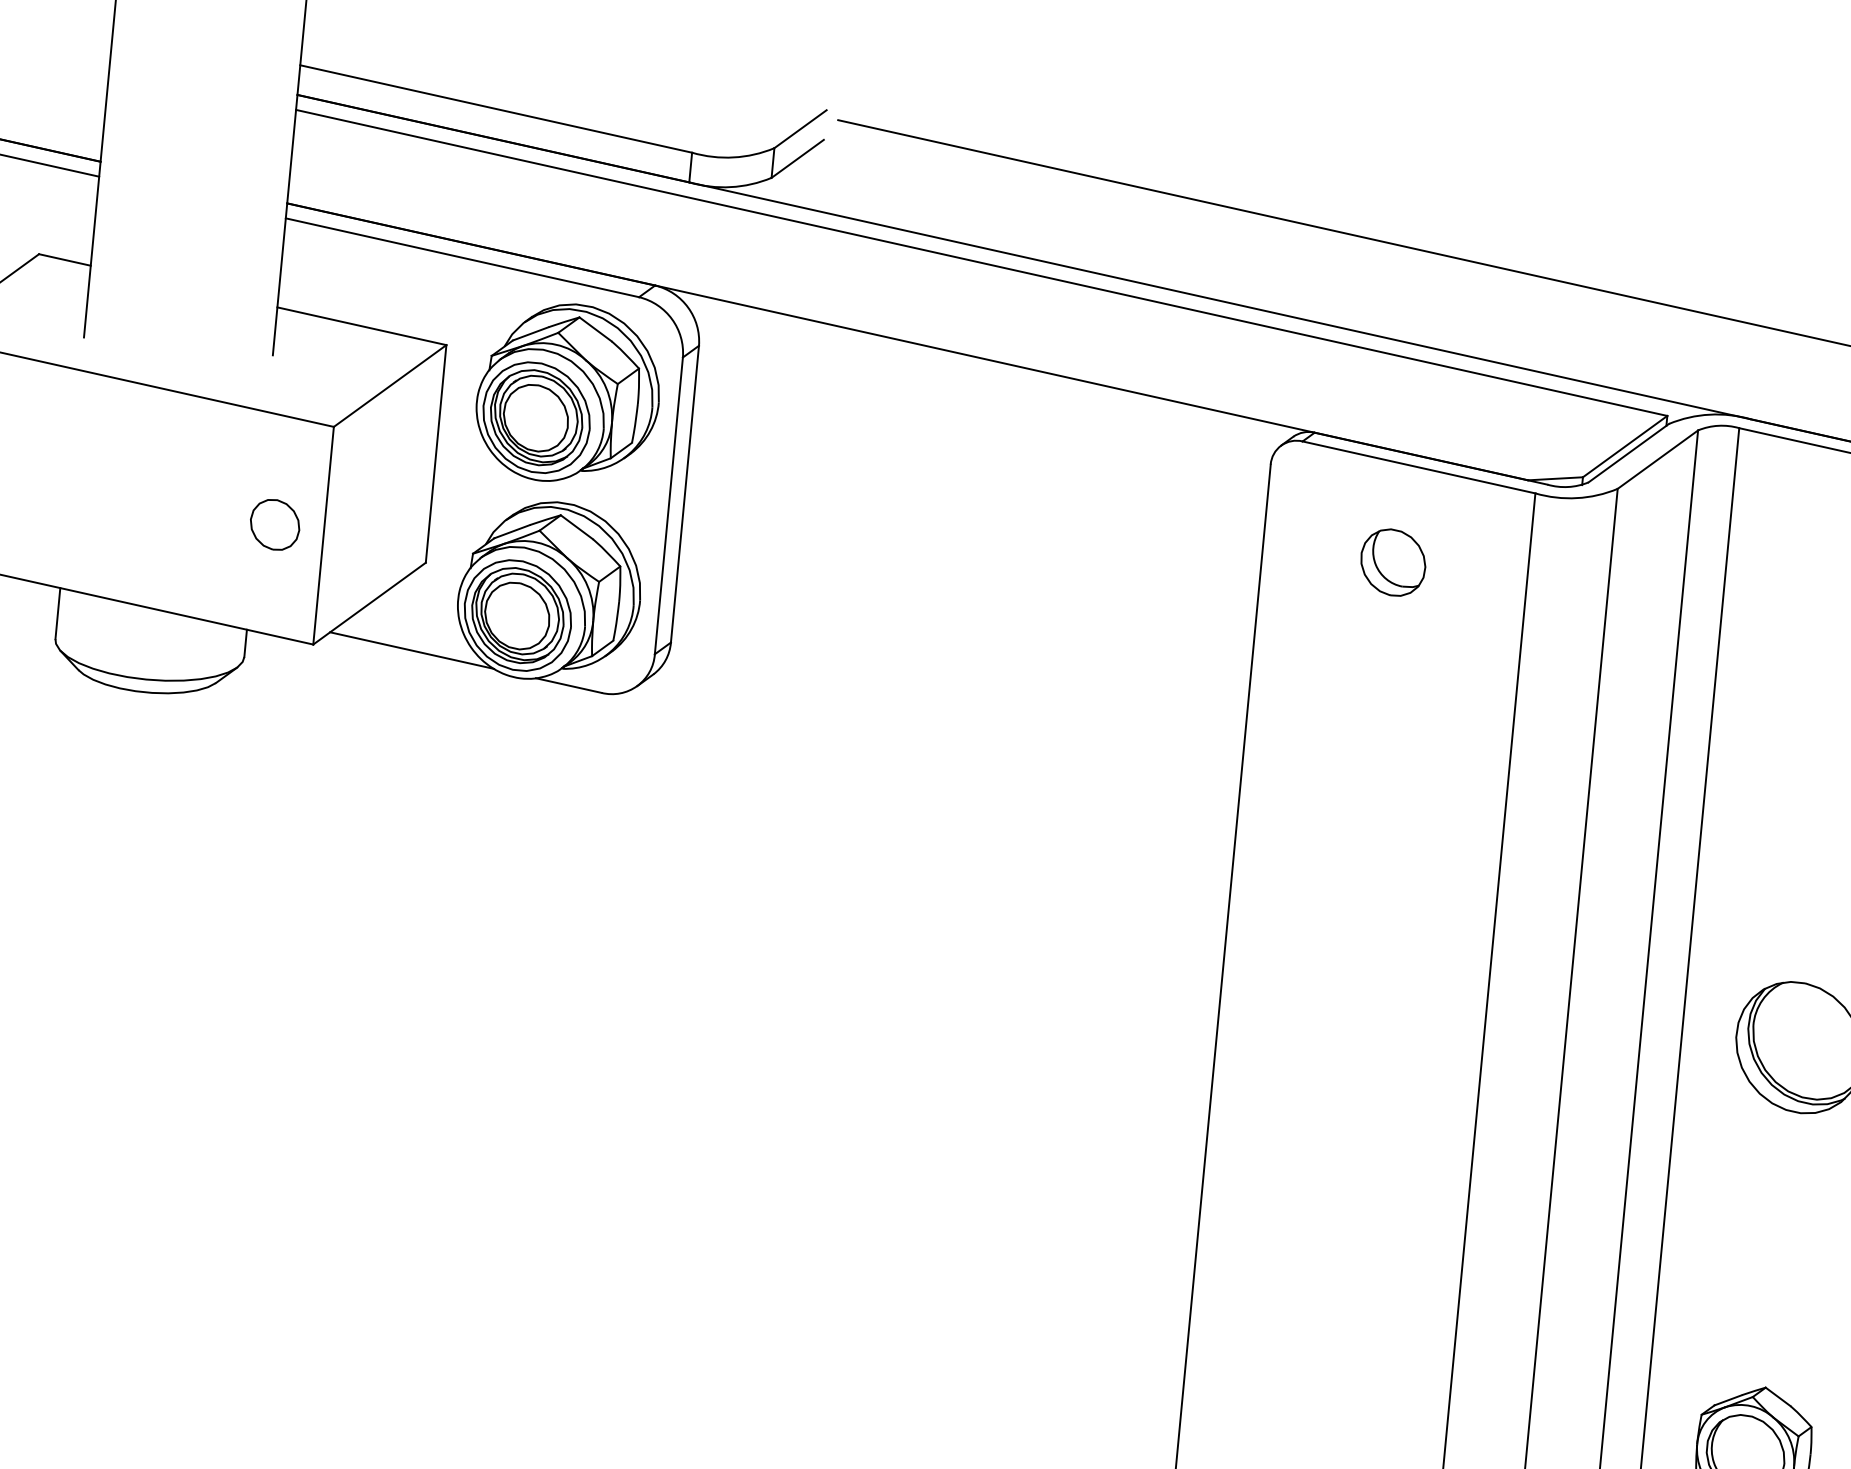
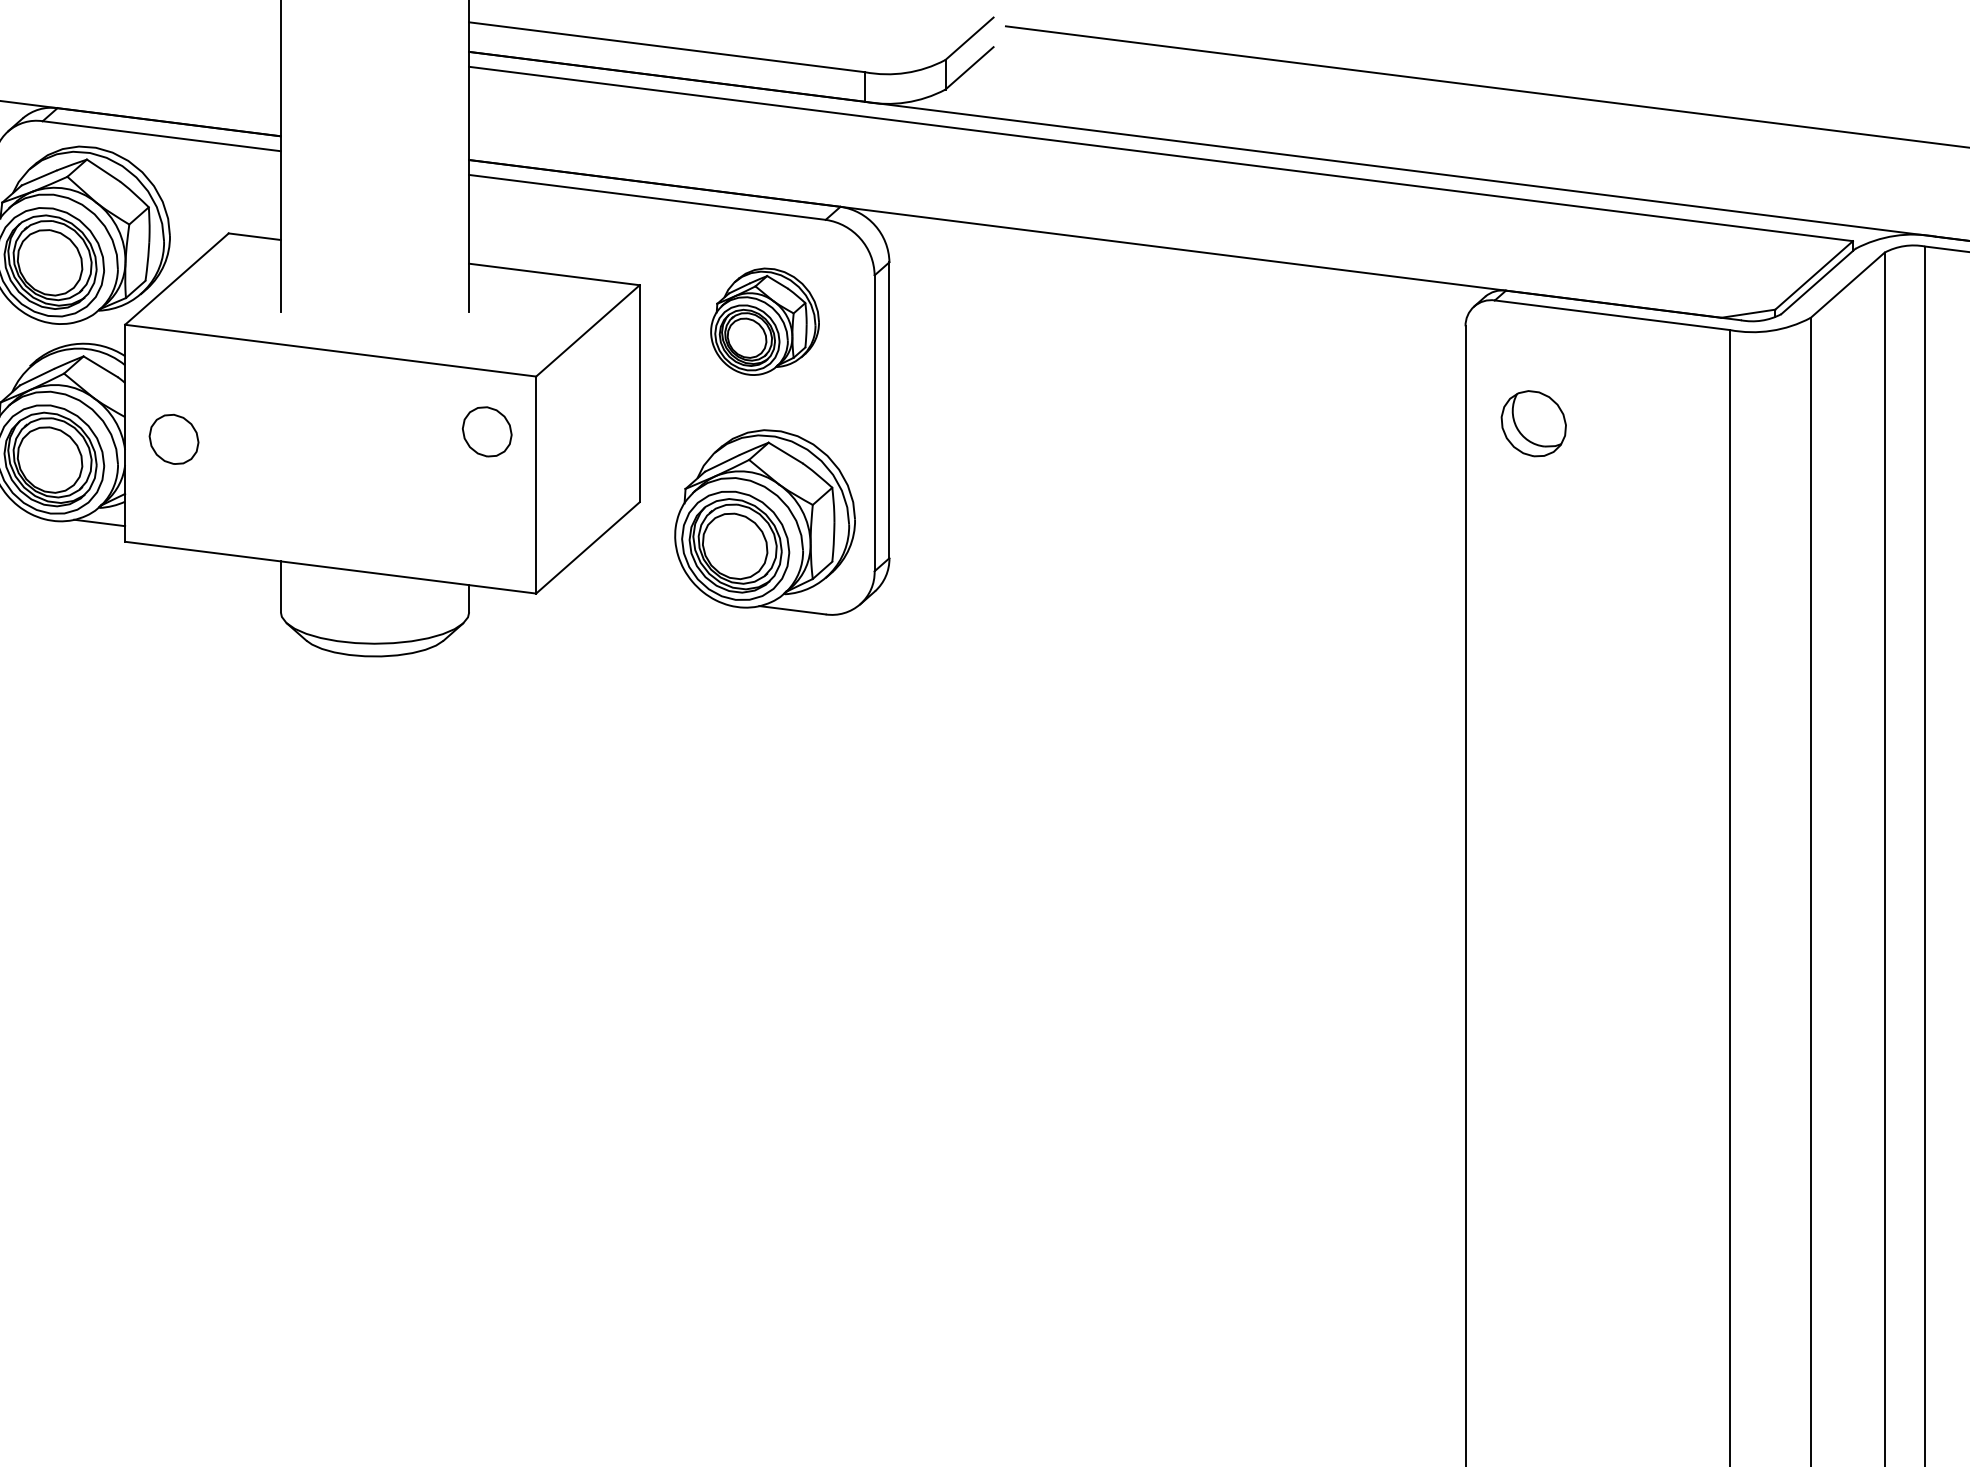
part: (568, 393) -> (764, 321), size x0.6
part: (274, 524) -> (486, 431), moved
part: (1392, 562) -> (1533, 423), moved
line: (412, 649) -> (634, 589), removed

